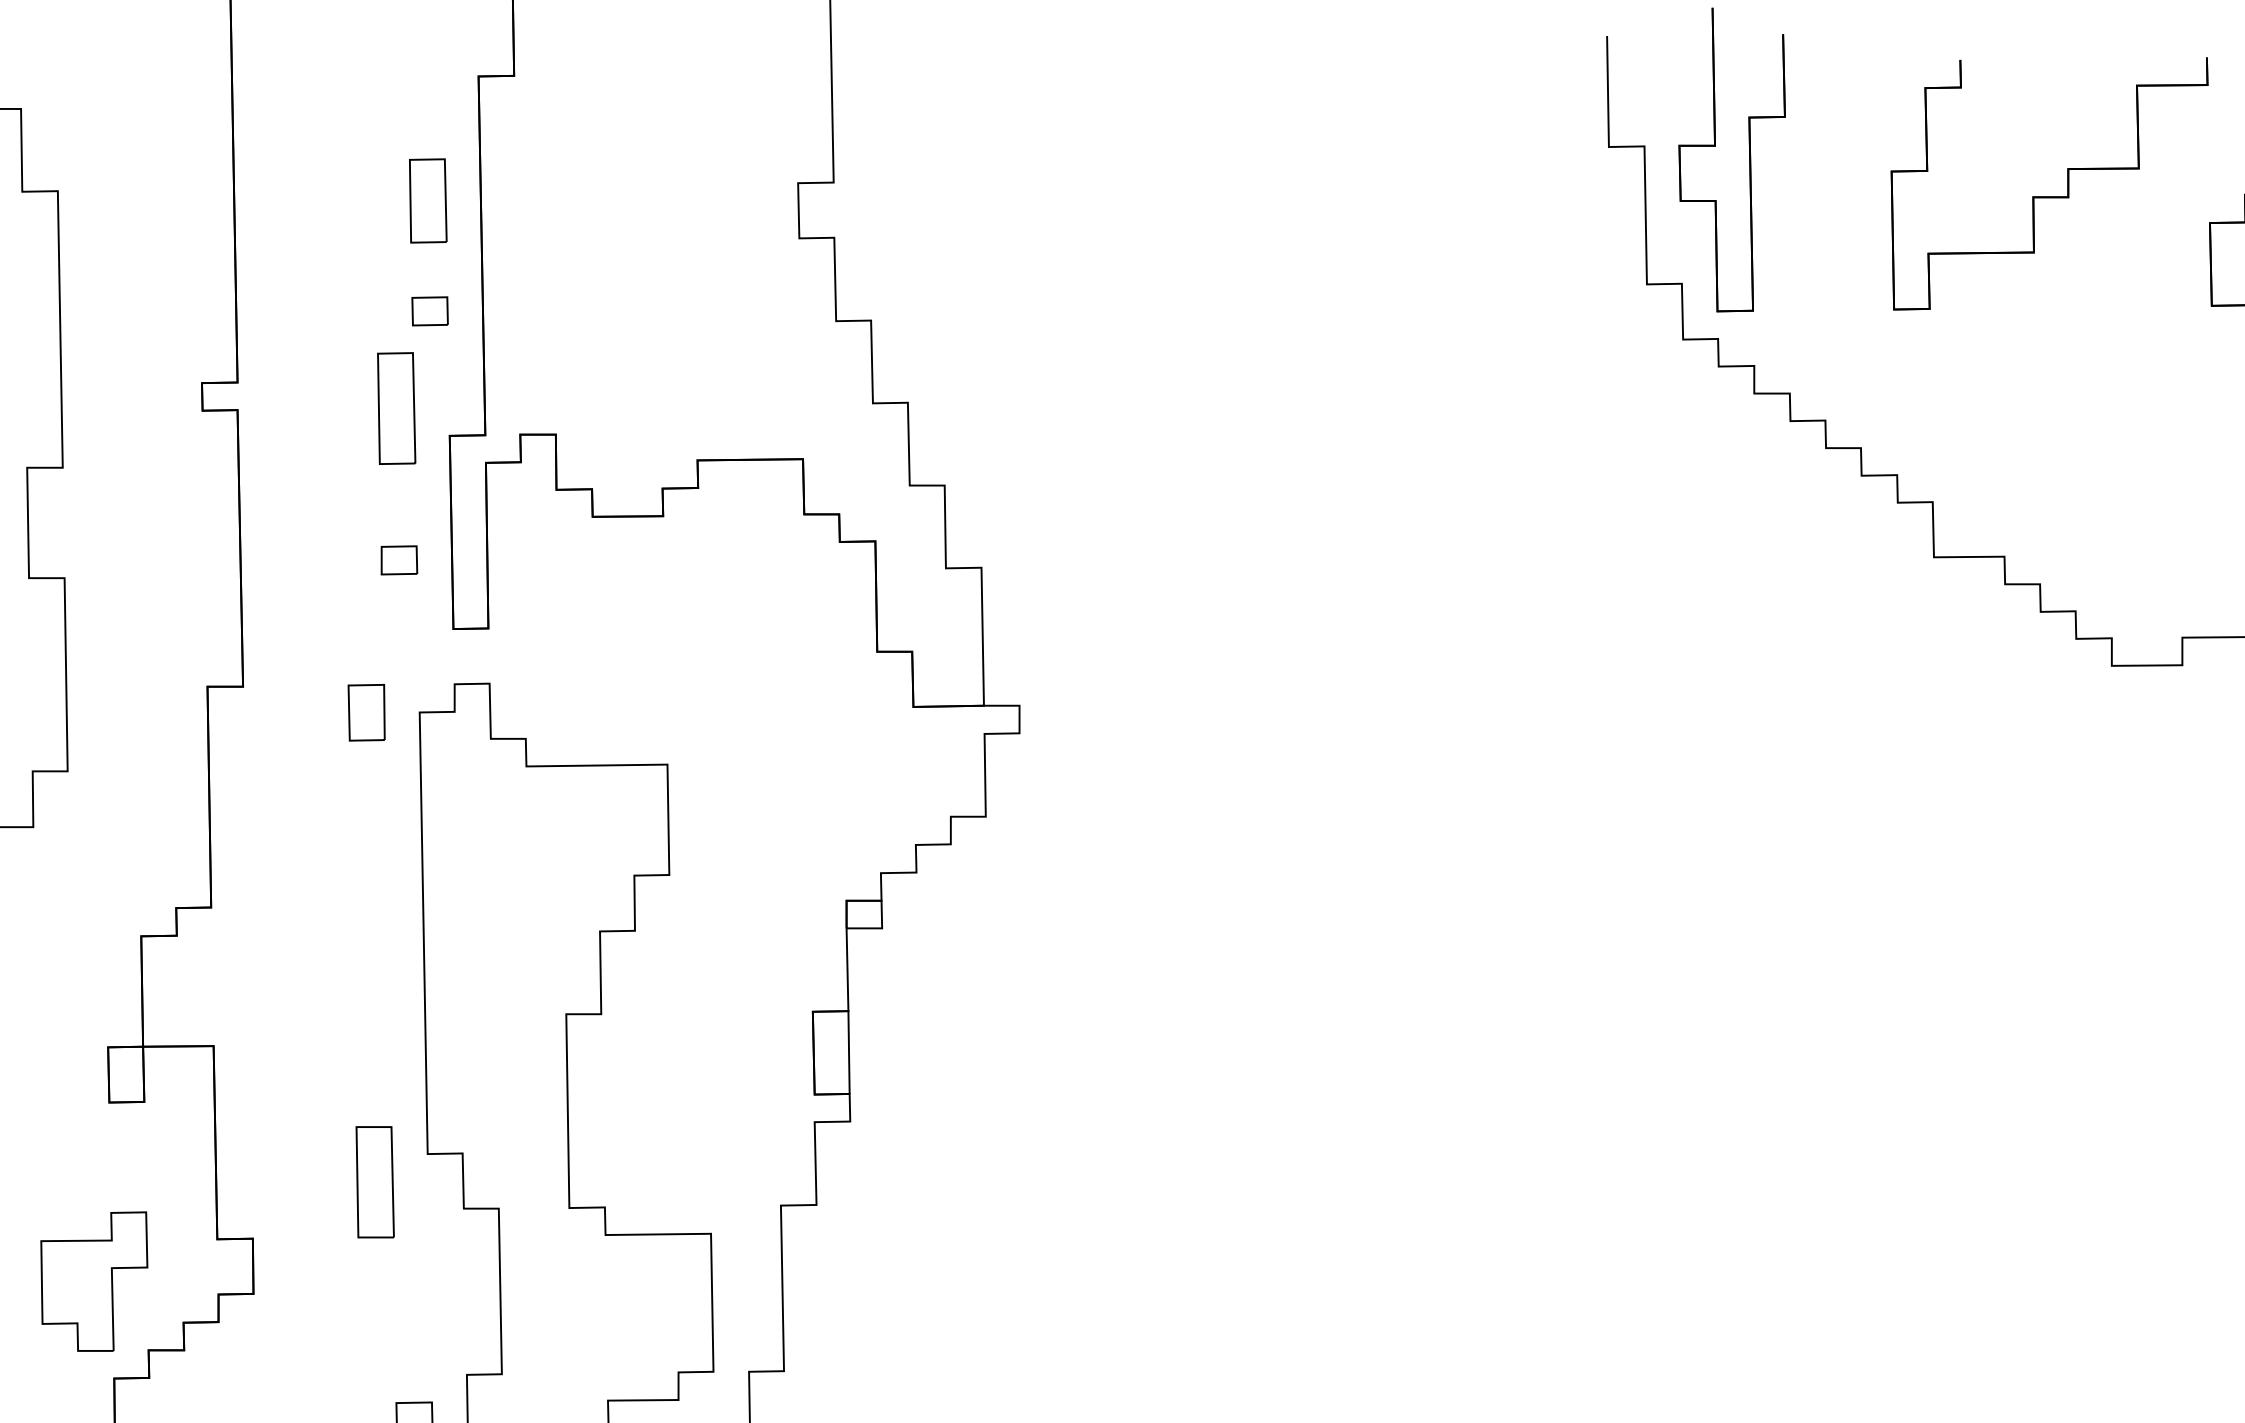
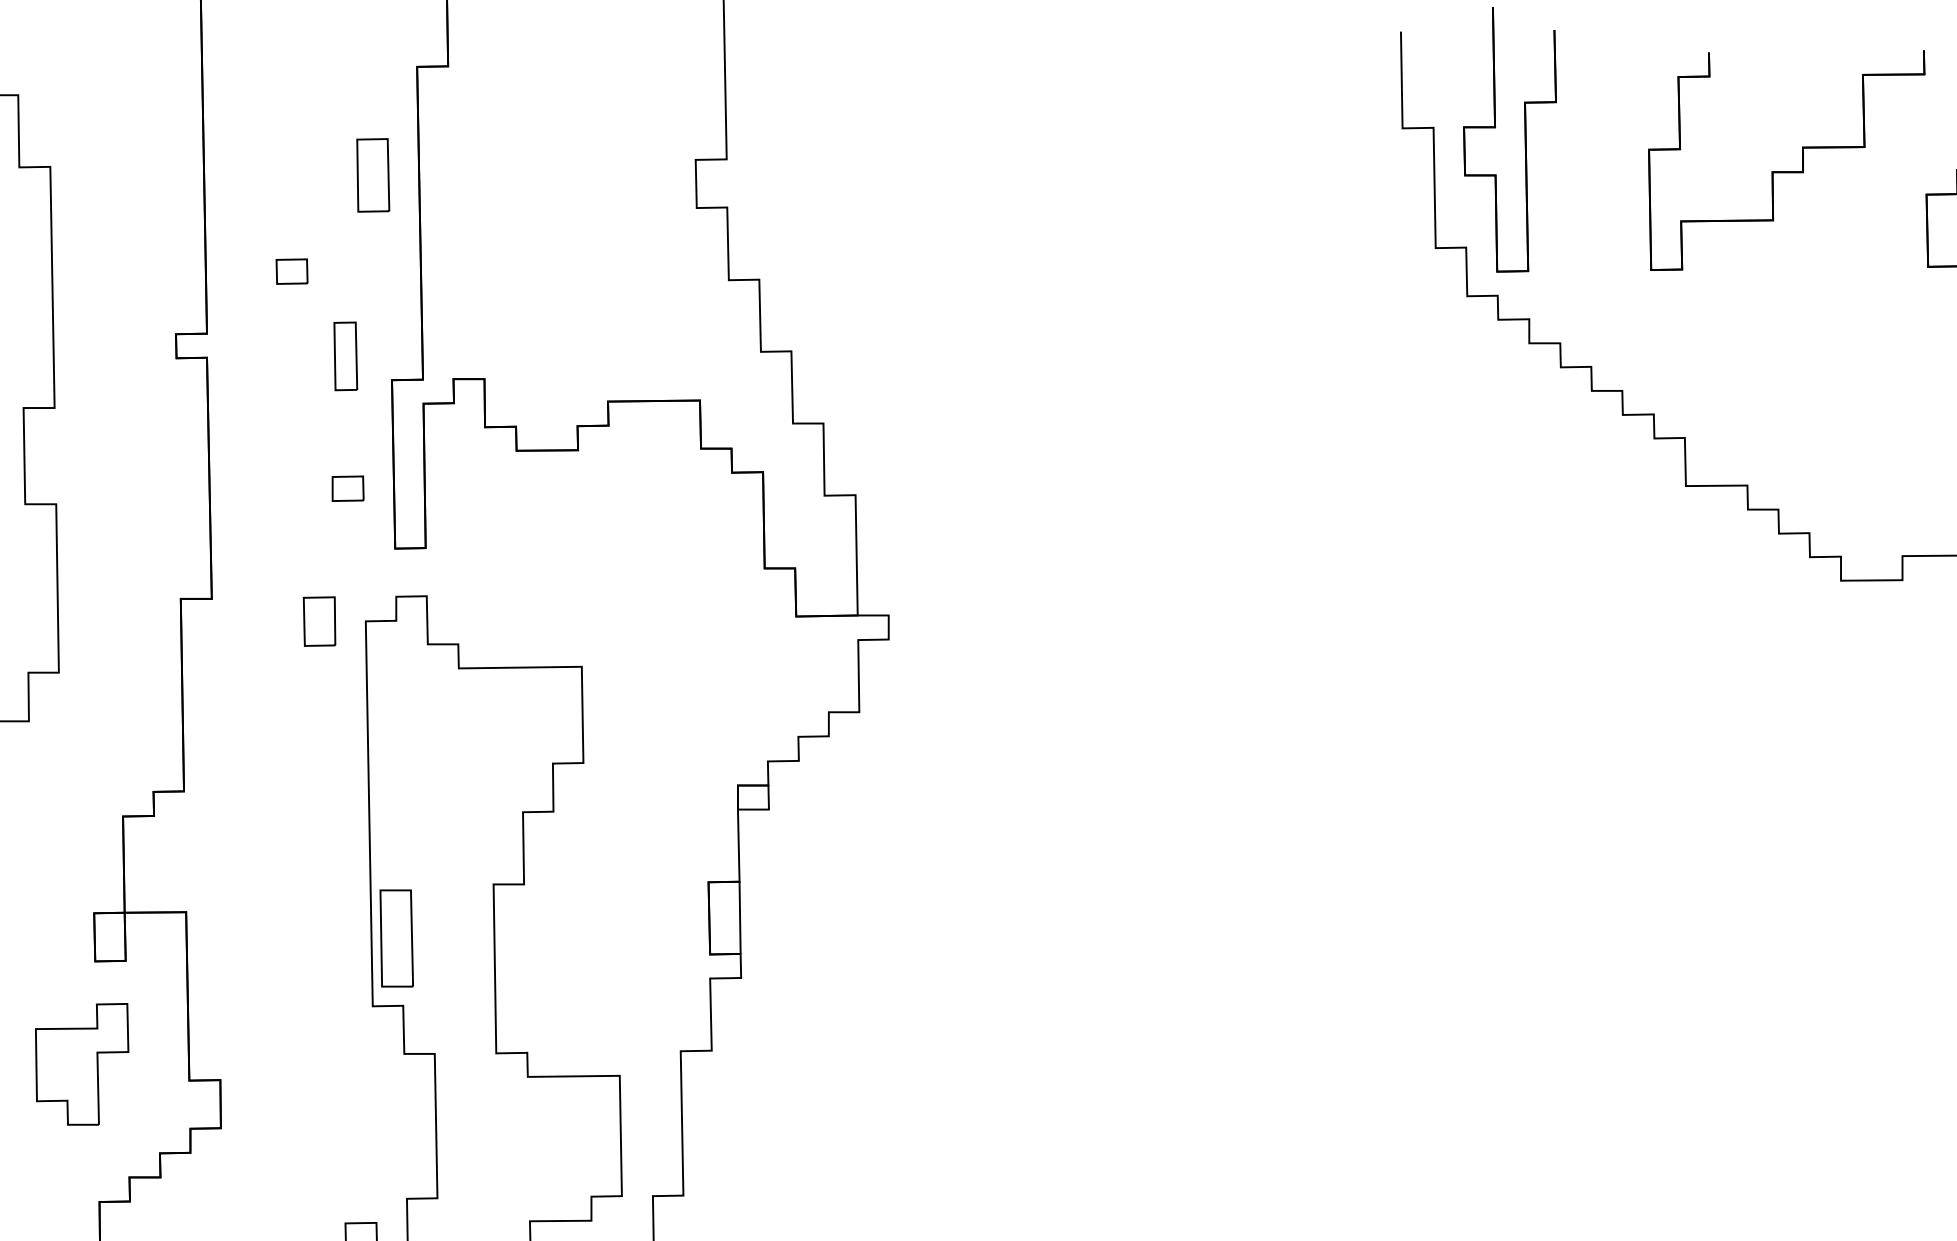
part: (429, 311) -> (291, 271), moved
part: (396, 408) -> (345, 356), size x0.7
part: (374, 1182) -> (396, 938), moved
part: (94, 1281) -> (82, 1064), moved

